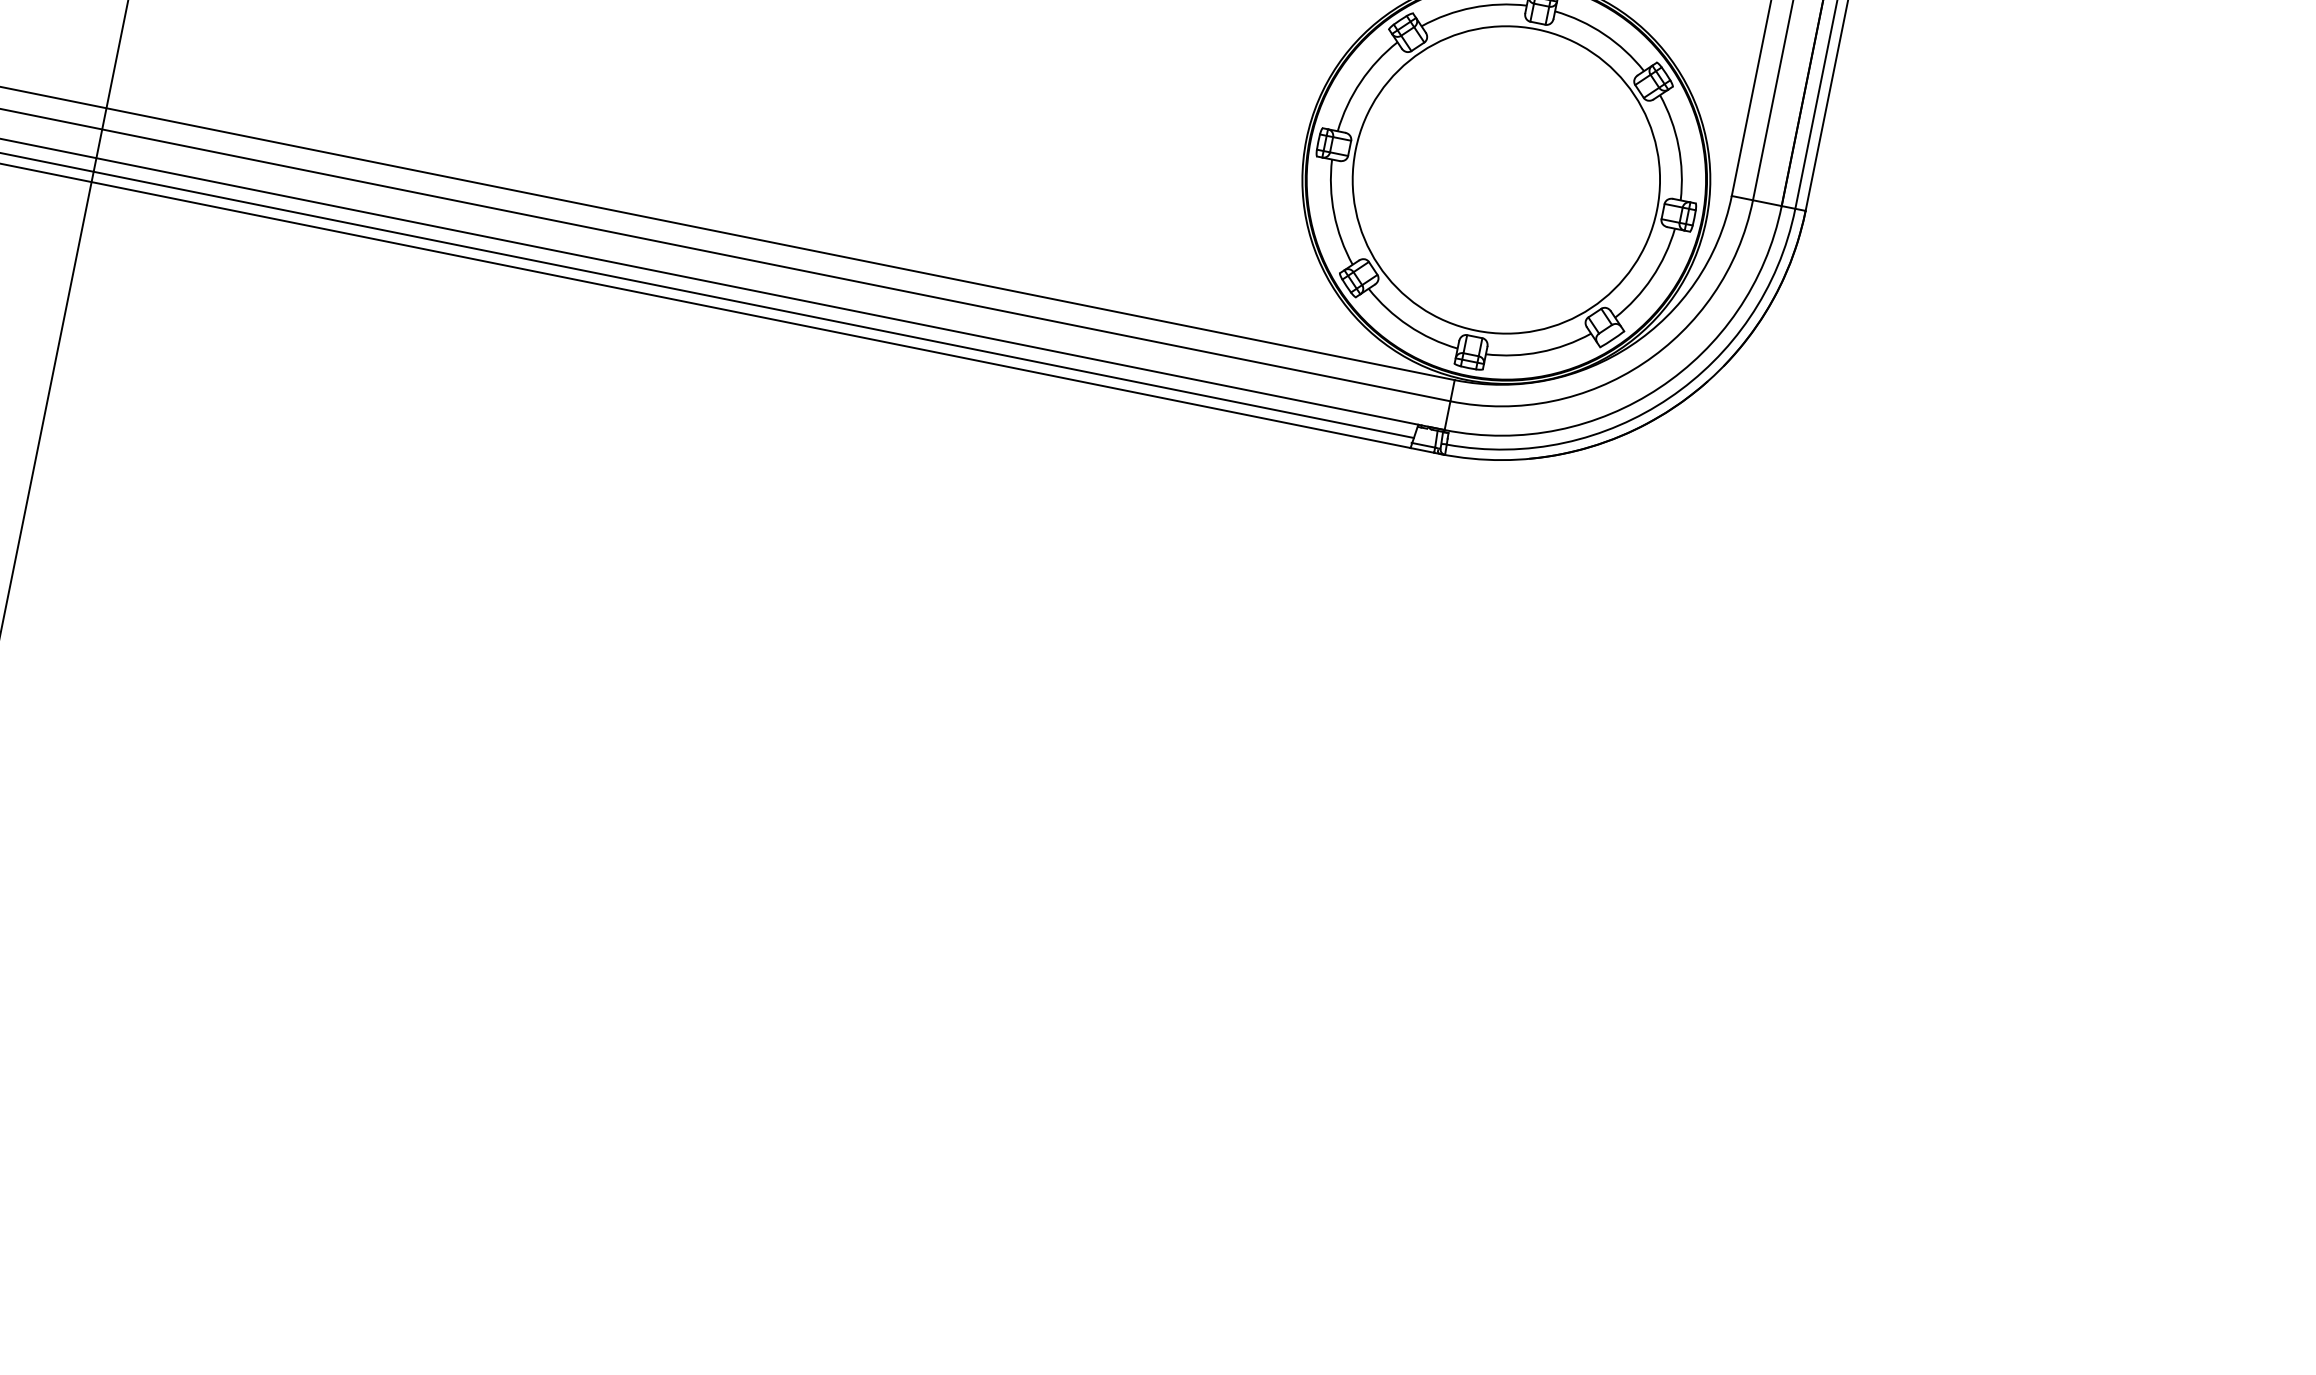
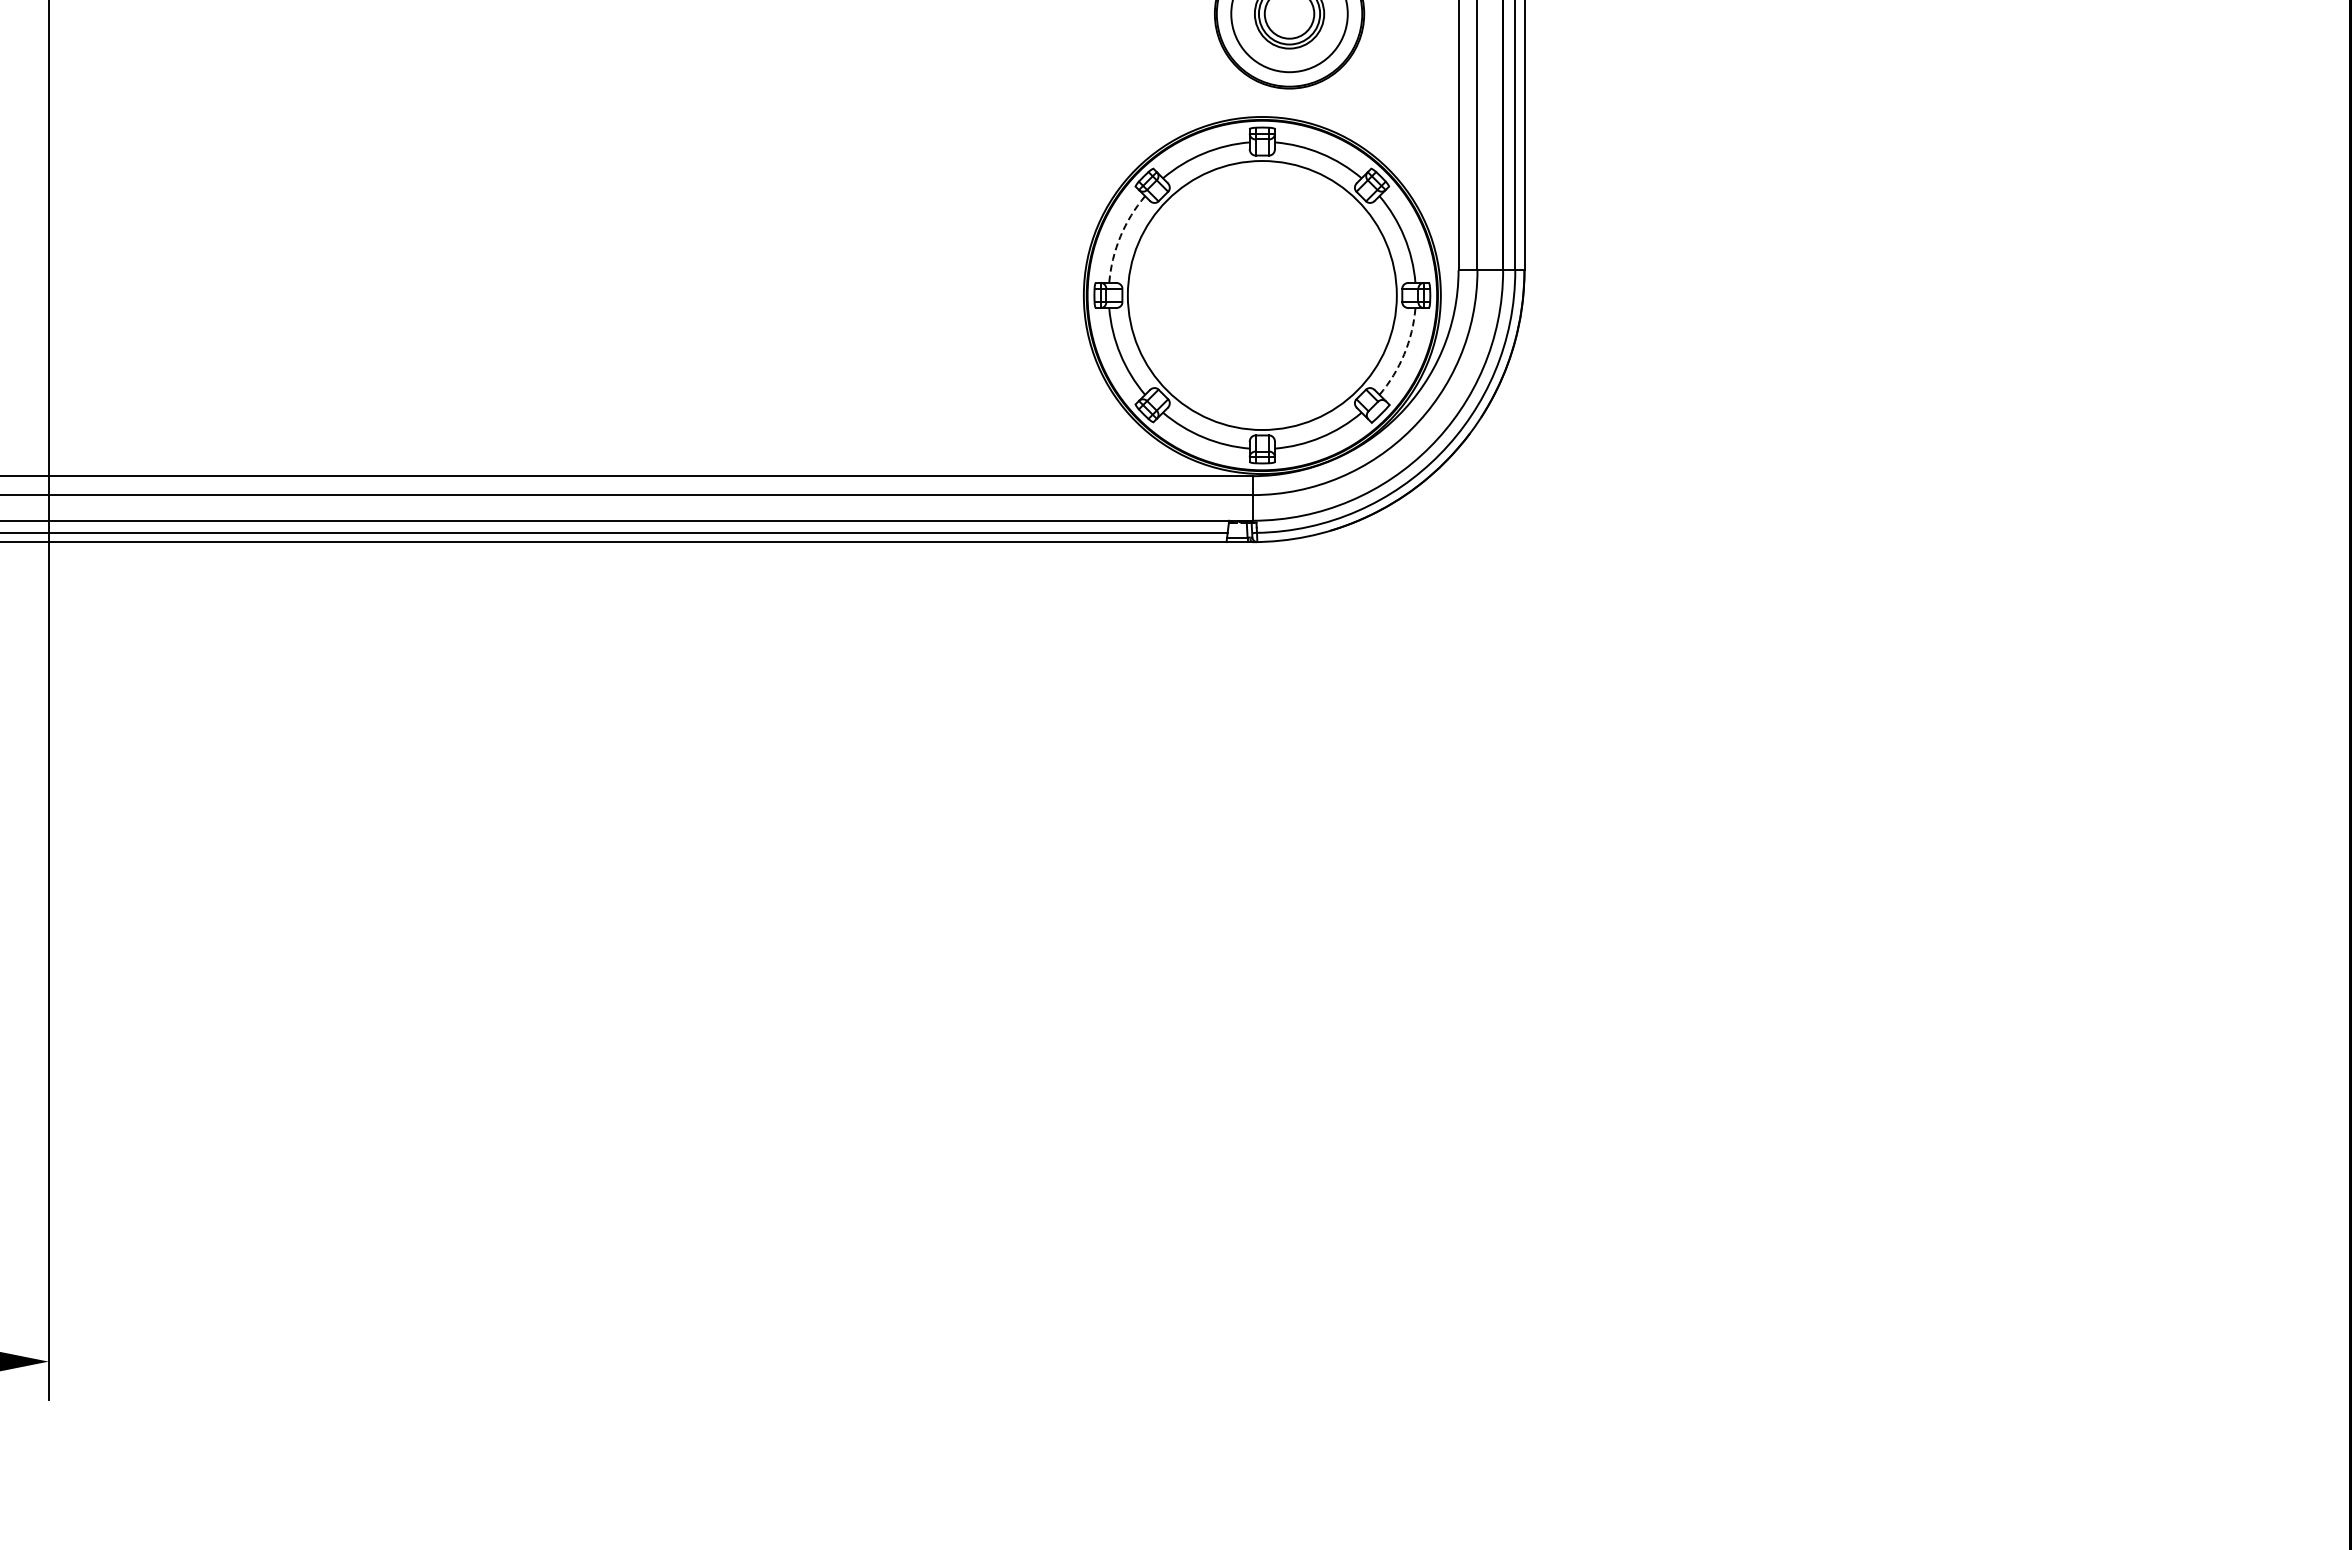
arc: (1360, 81) -> (1120, 236), solid -> dashed
arc: (1652, 278) -> (1404, 354), solid -> dashed

